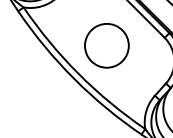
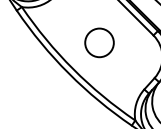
circle: (106, 45) -> (99, 42), size x0.7

